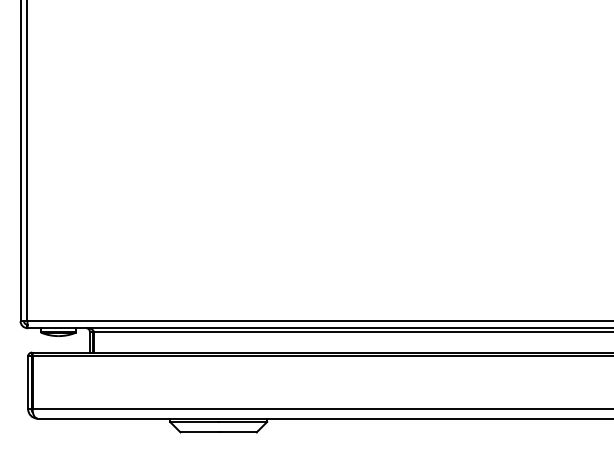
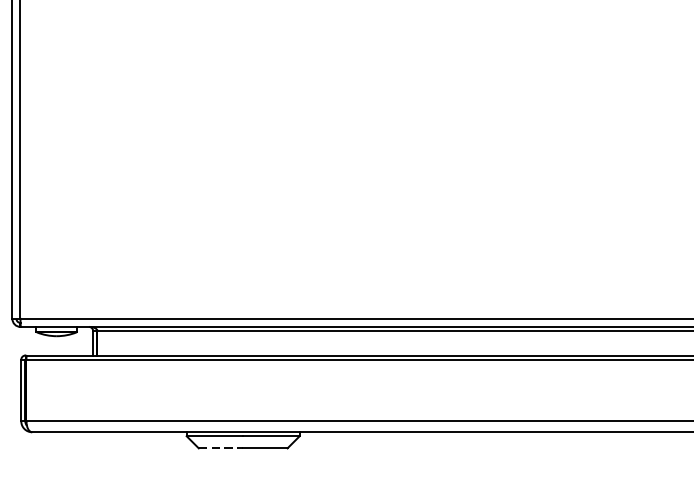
line: (200, 432) -> (222, 448), solid -> dashed

